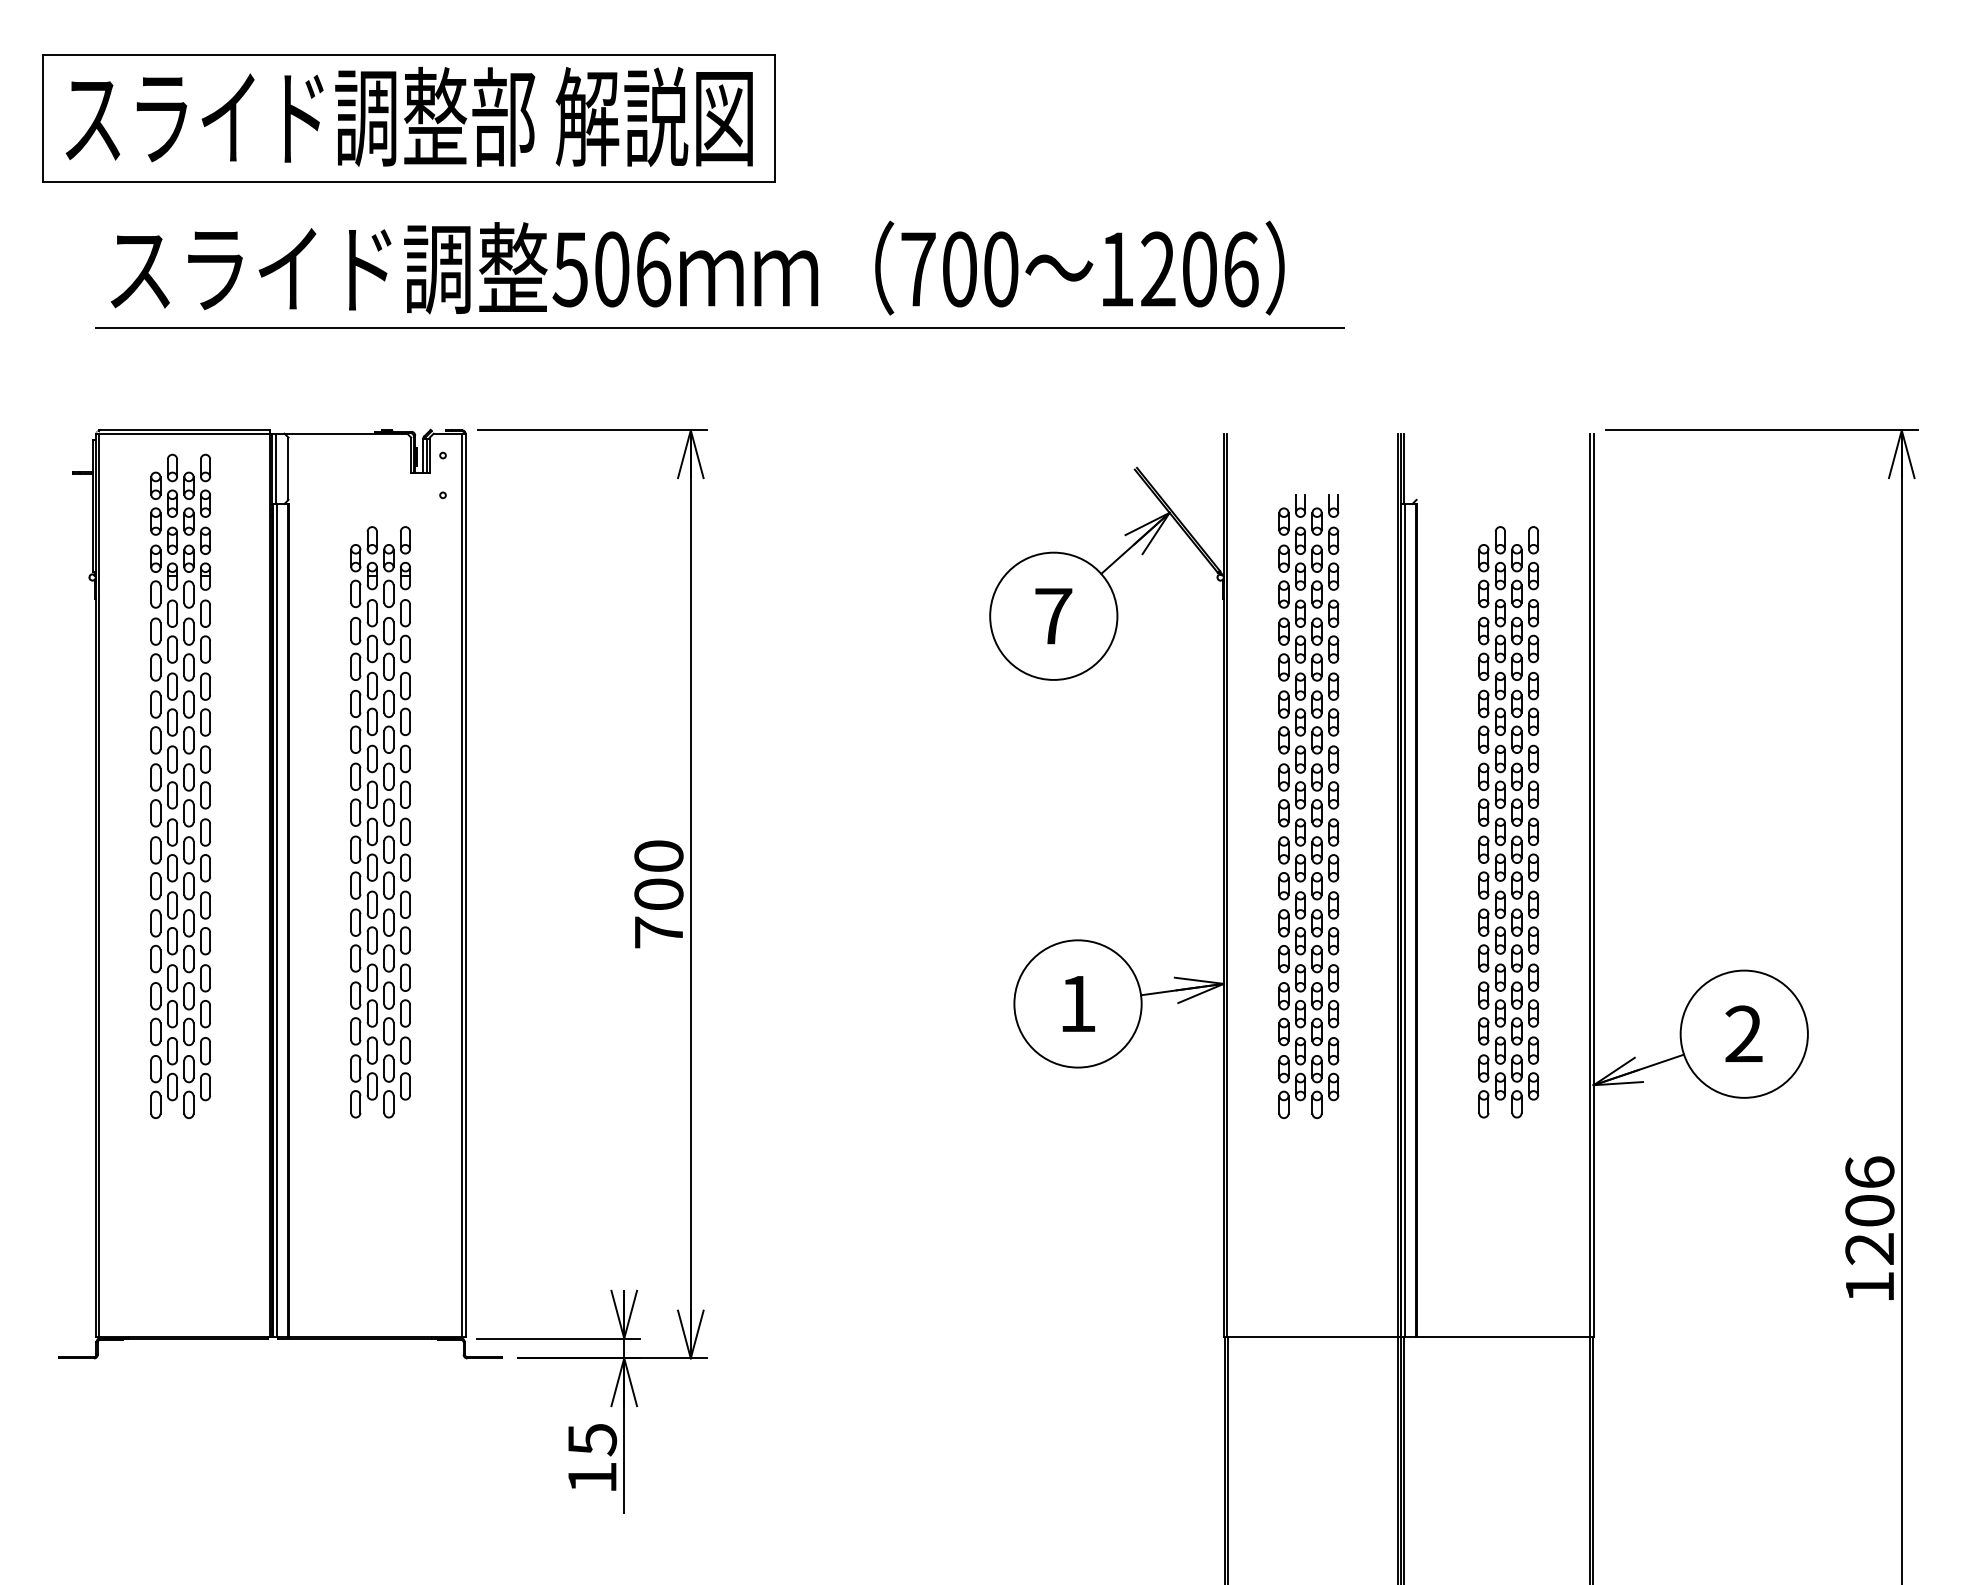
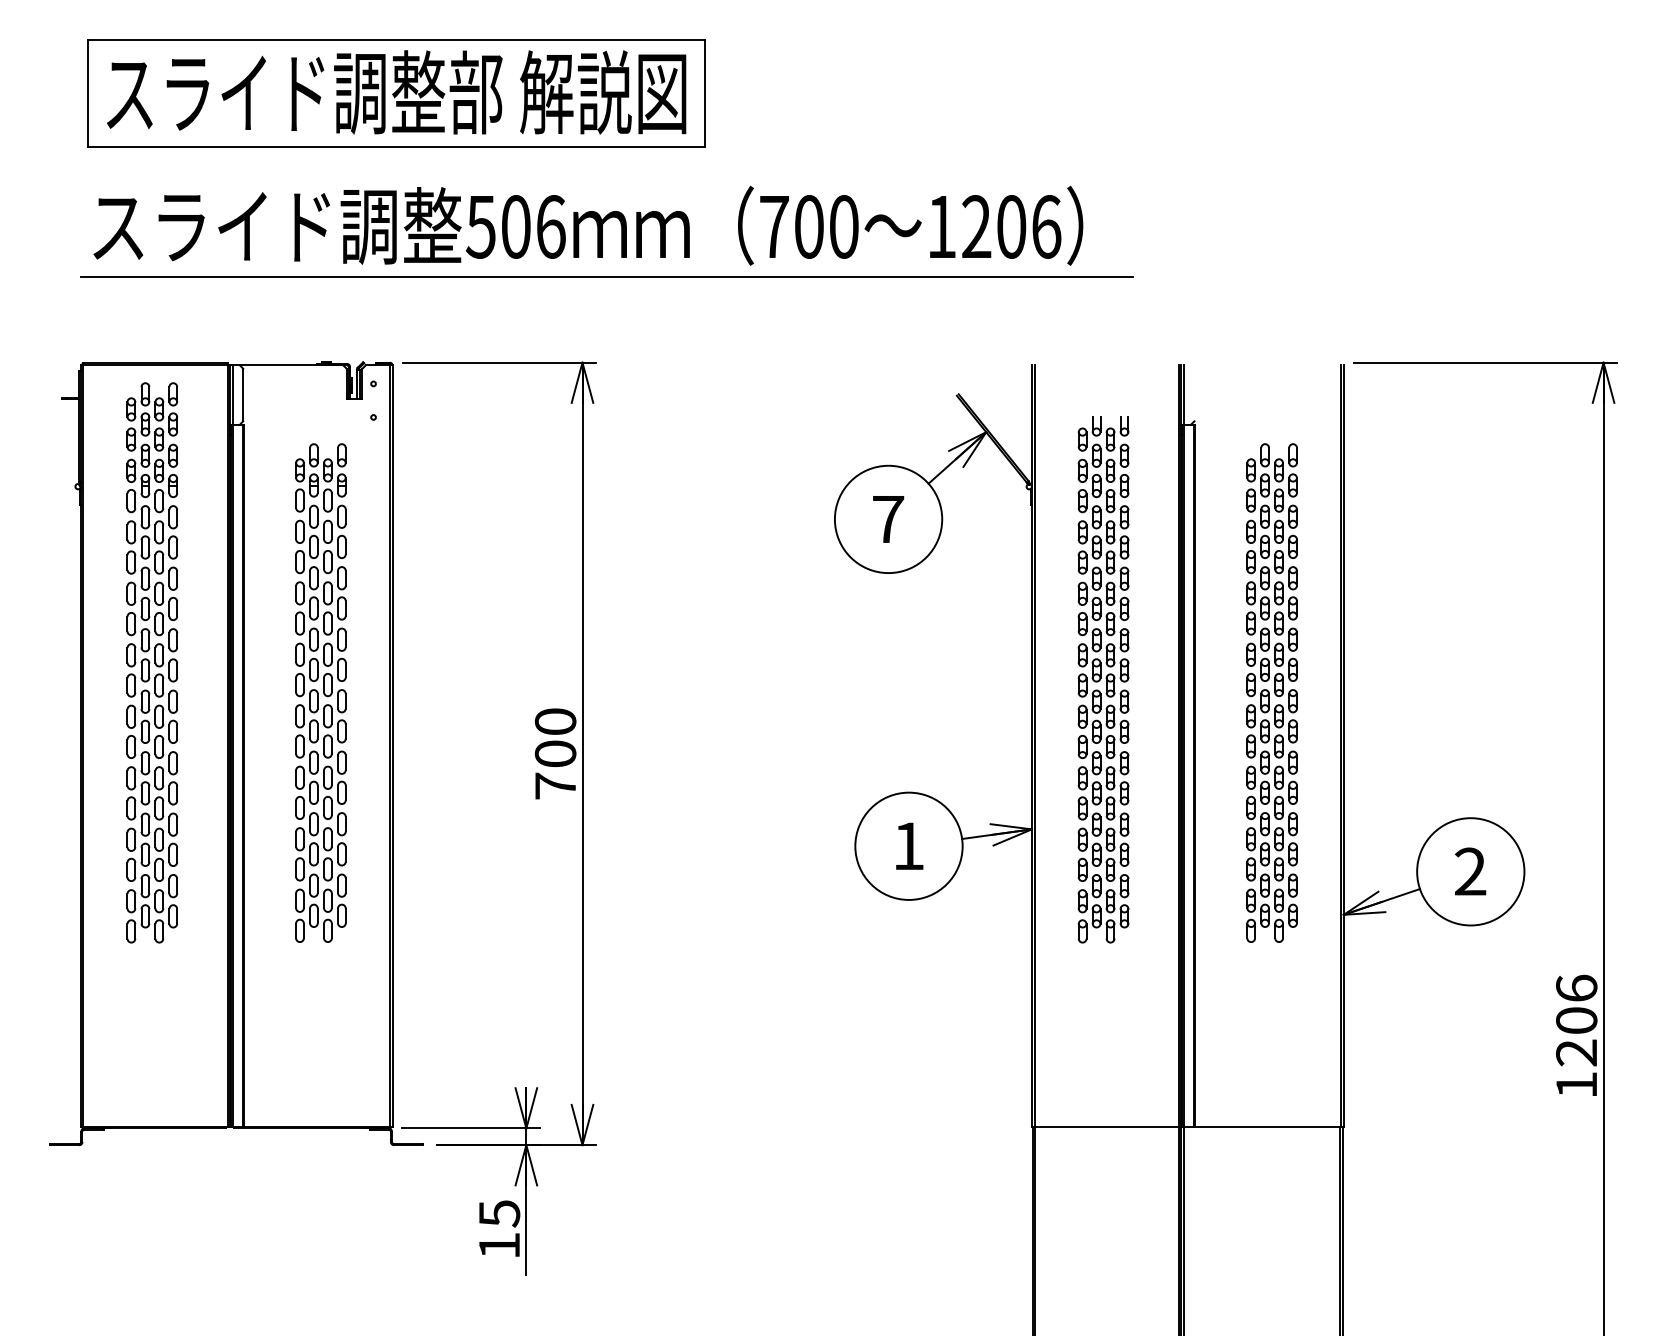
part: (408, 118) -> (395, 93), moved

